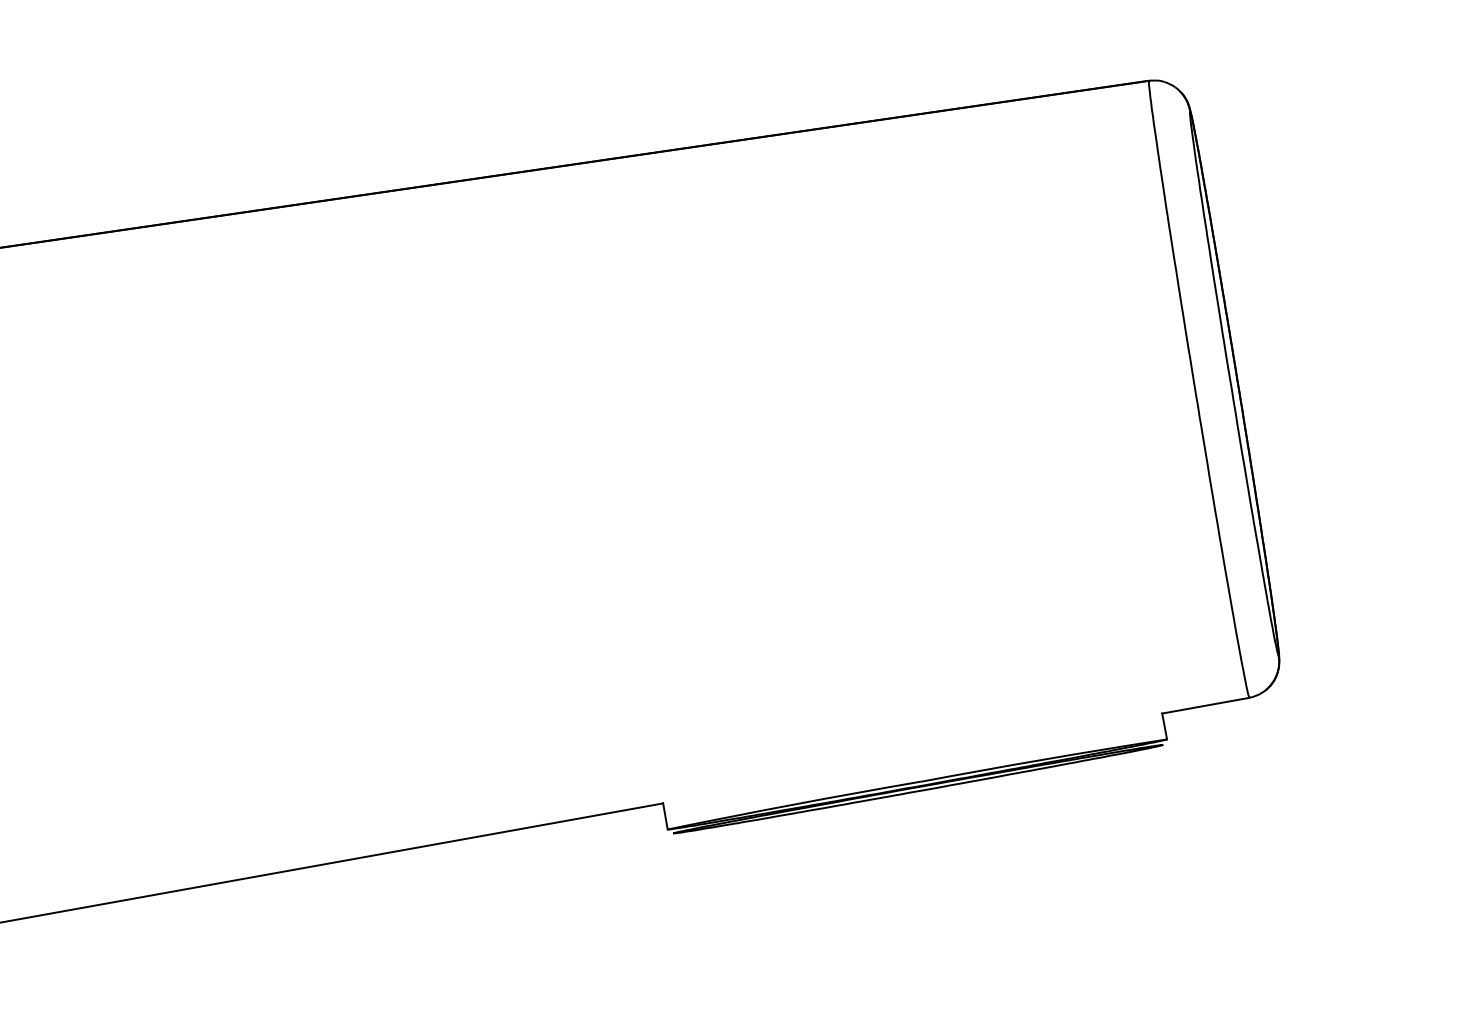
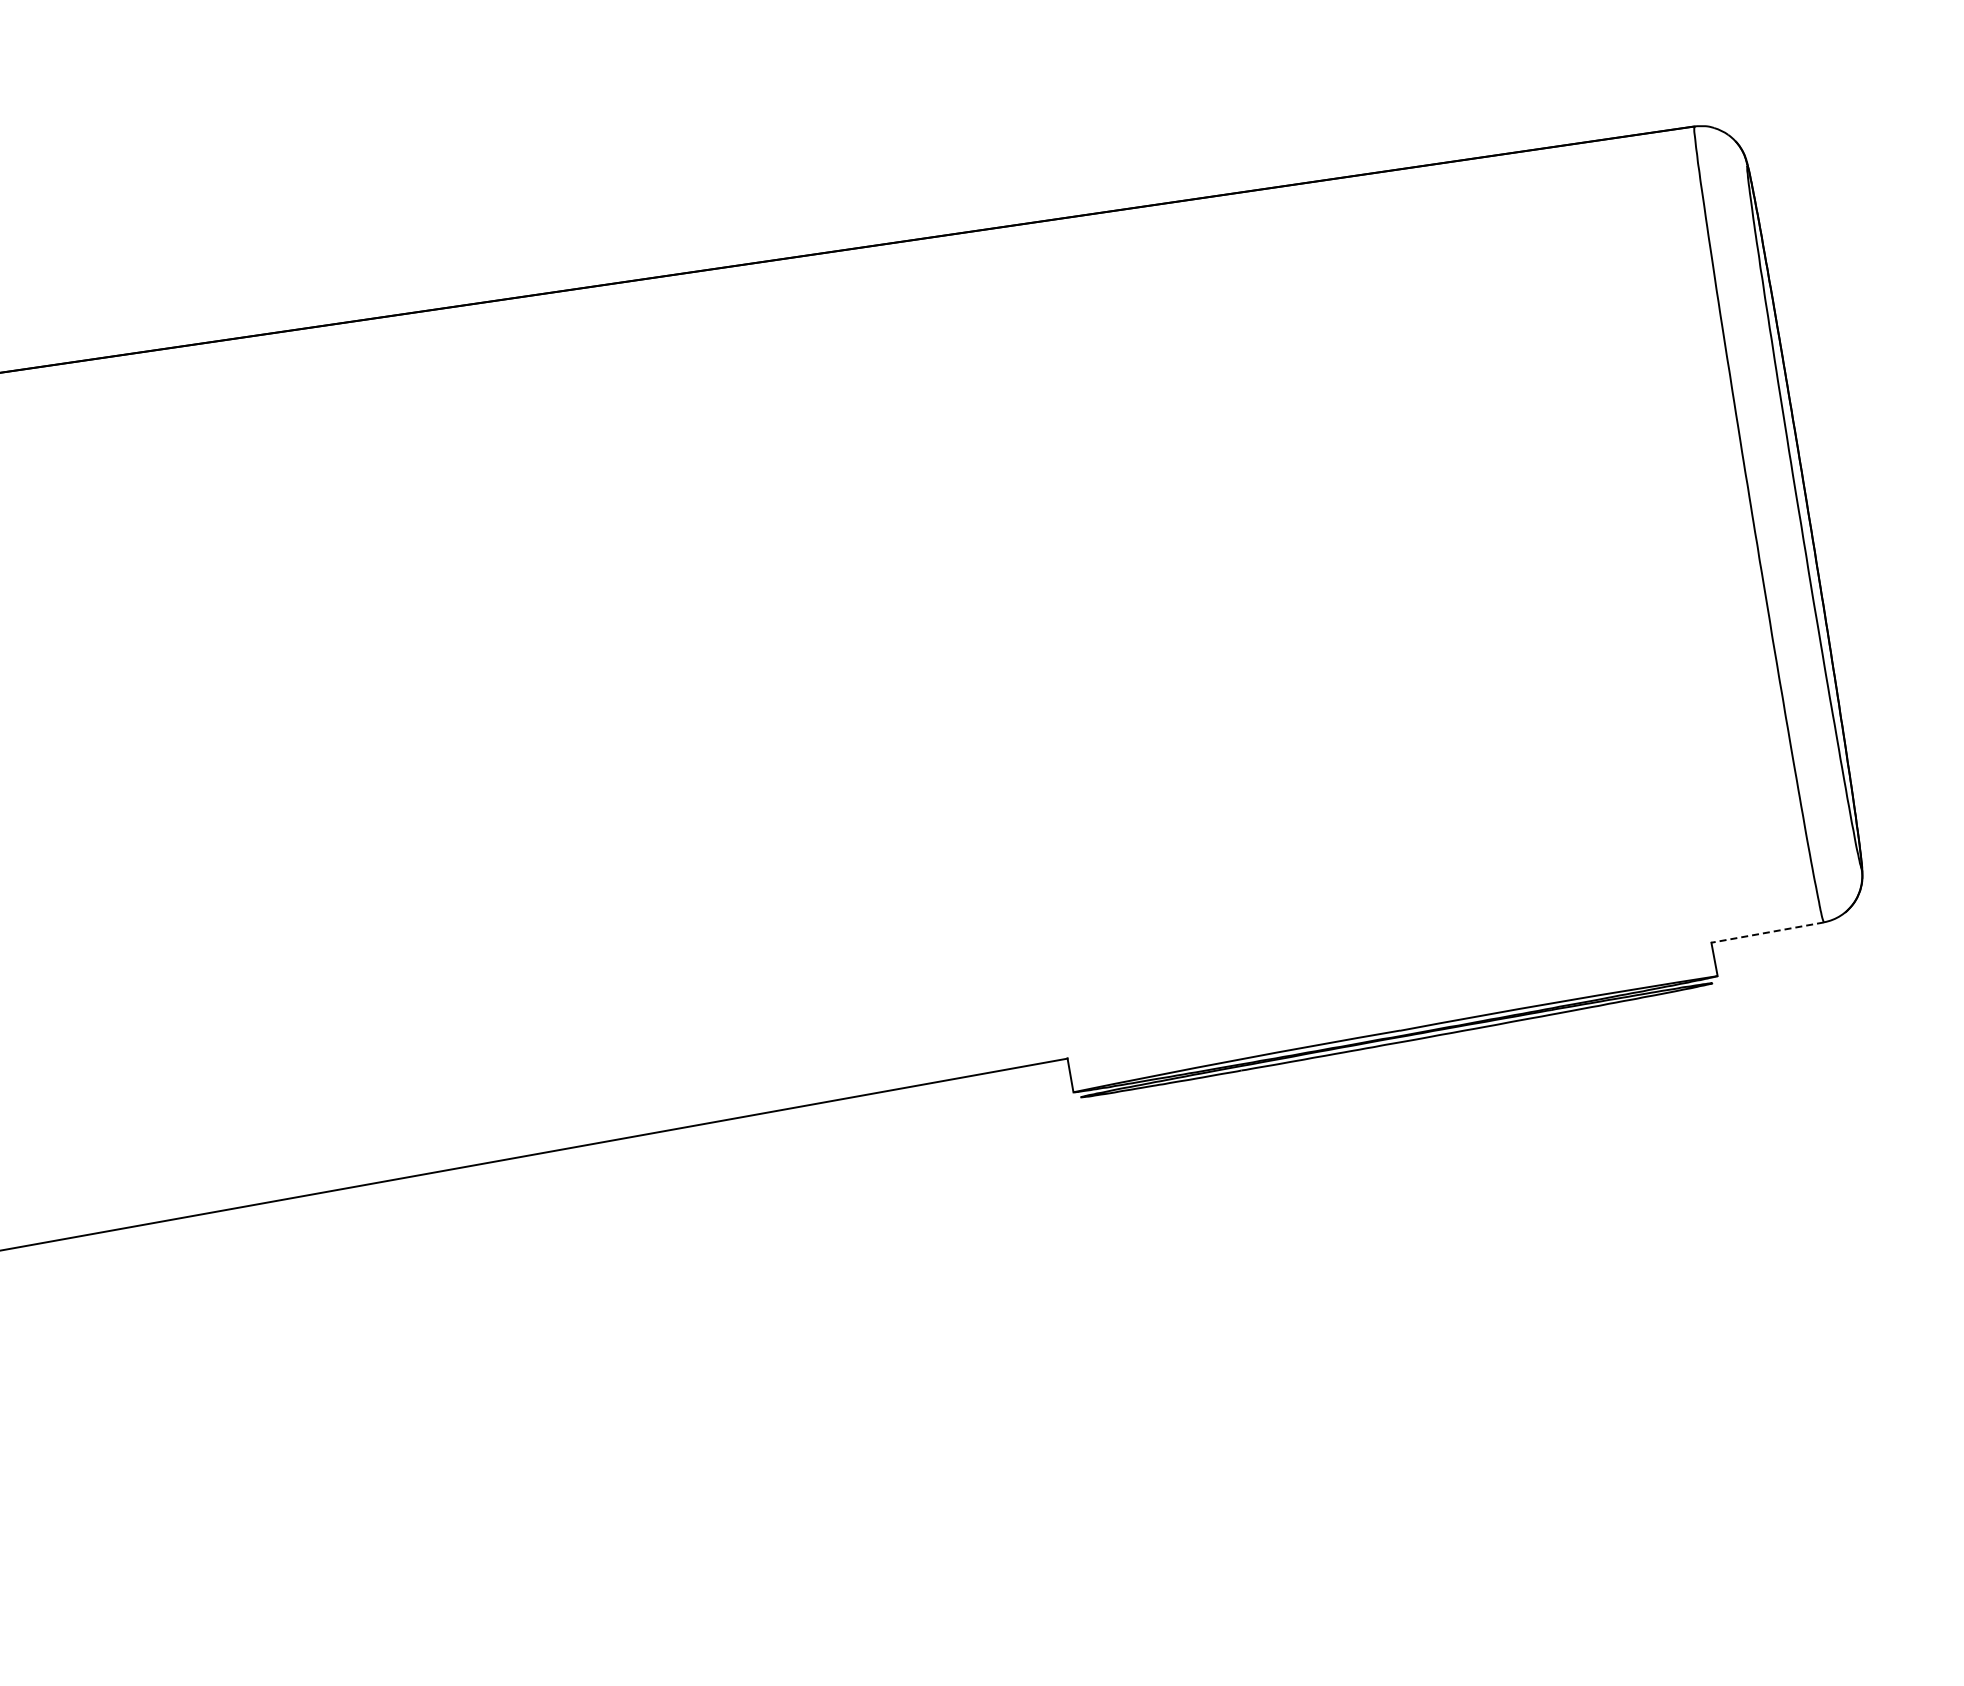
line: (1205, 705) -> (1767, 932), solid -> dashed

